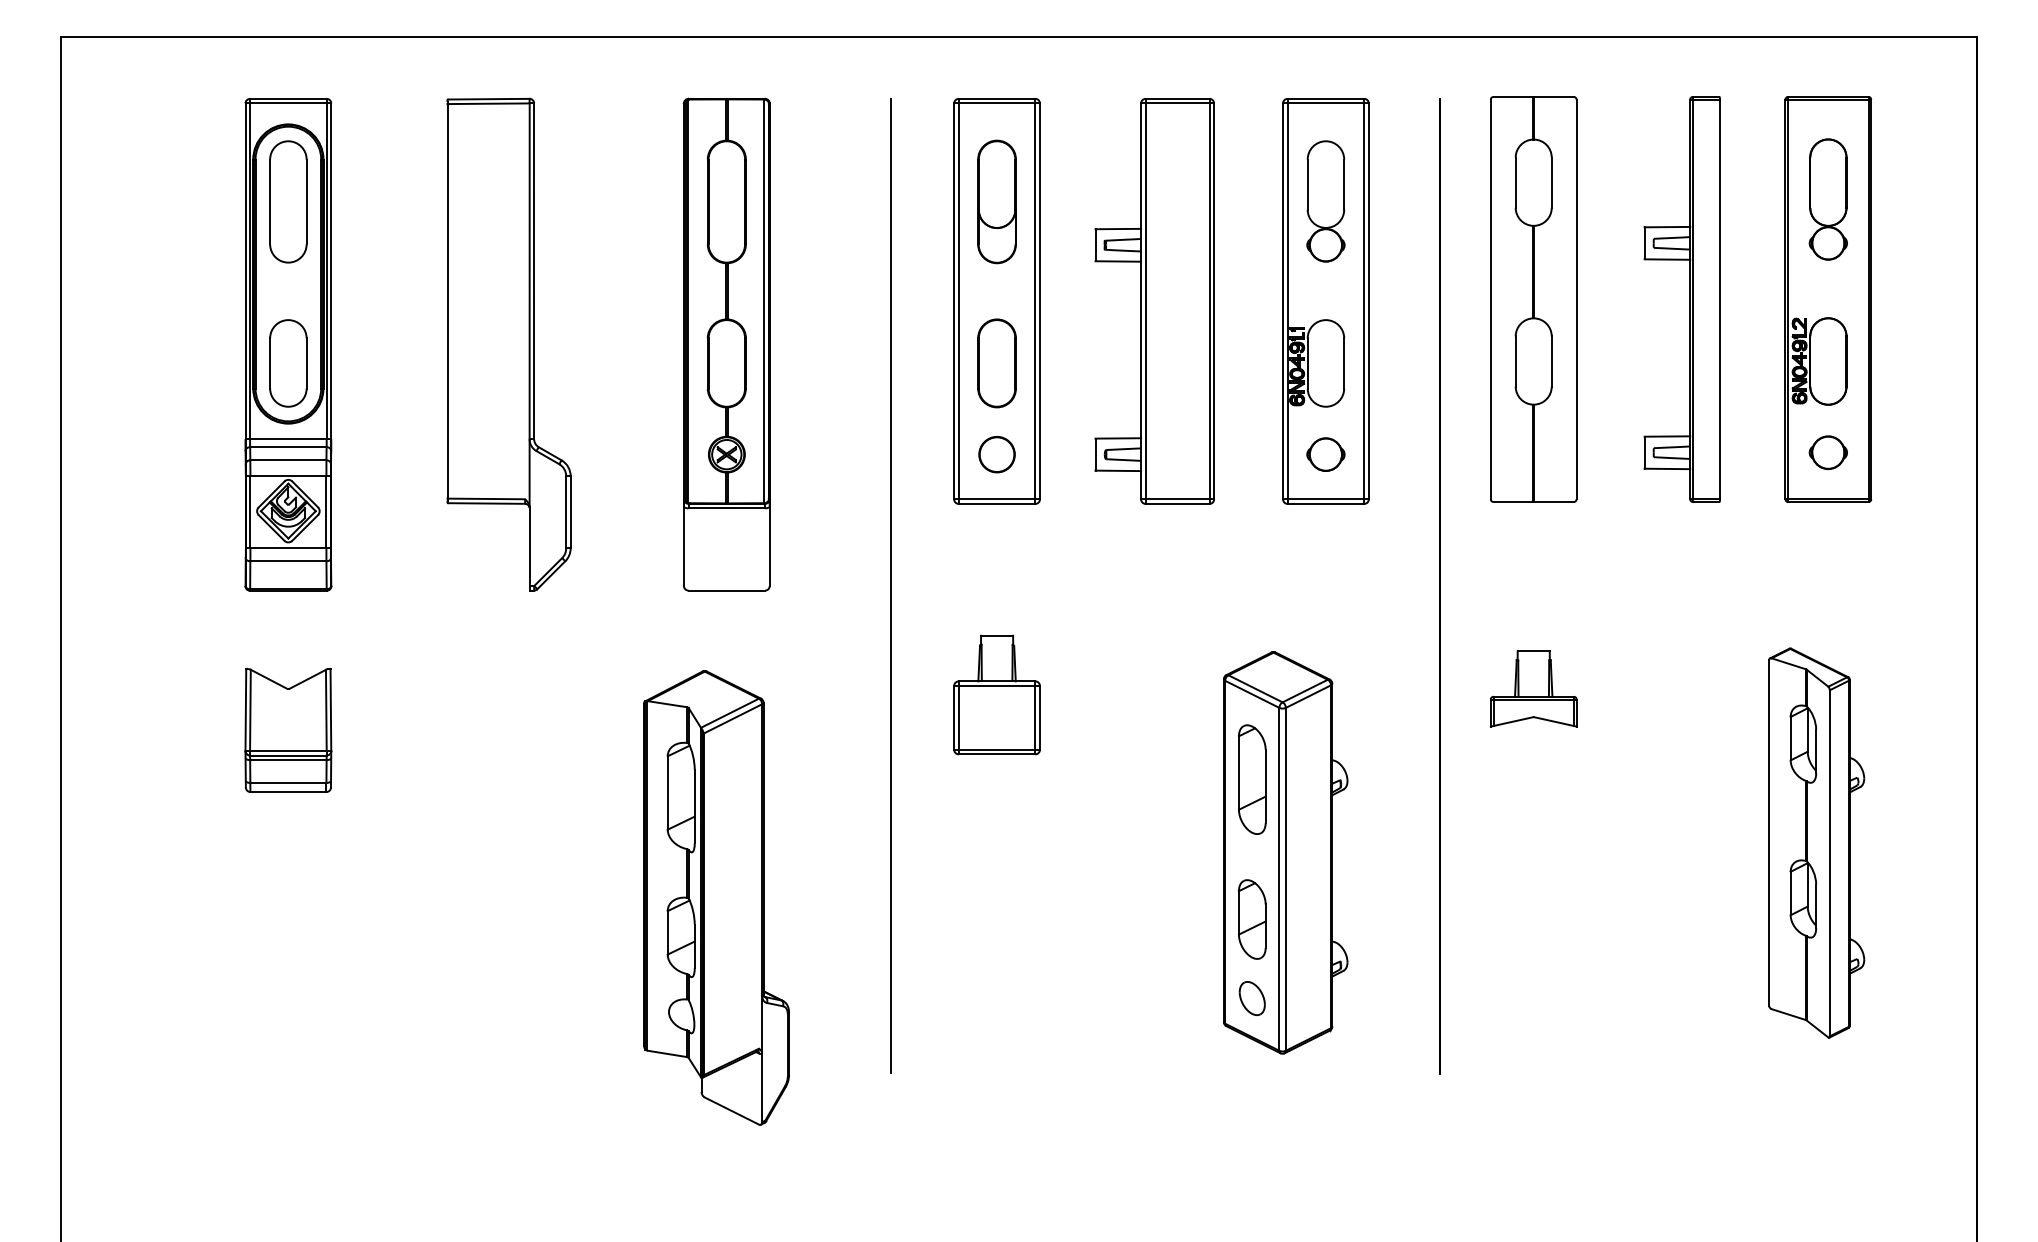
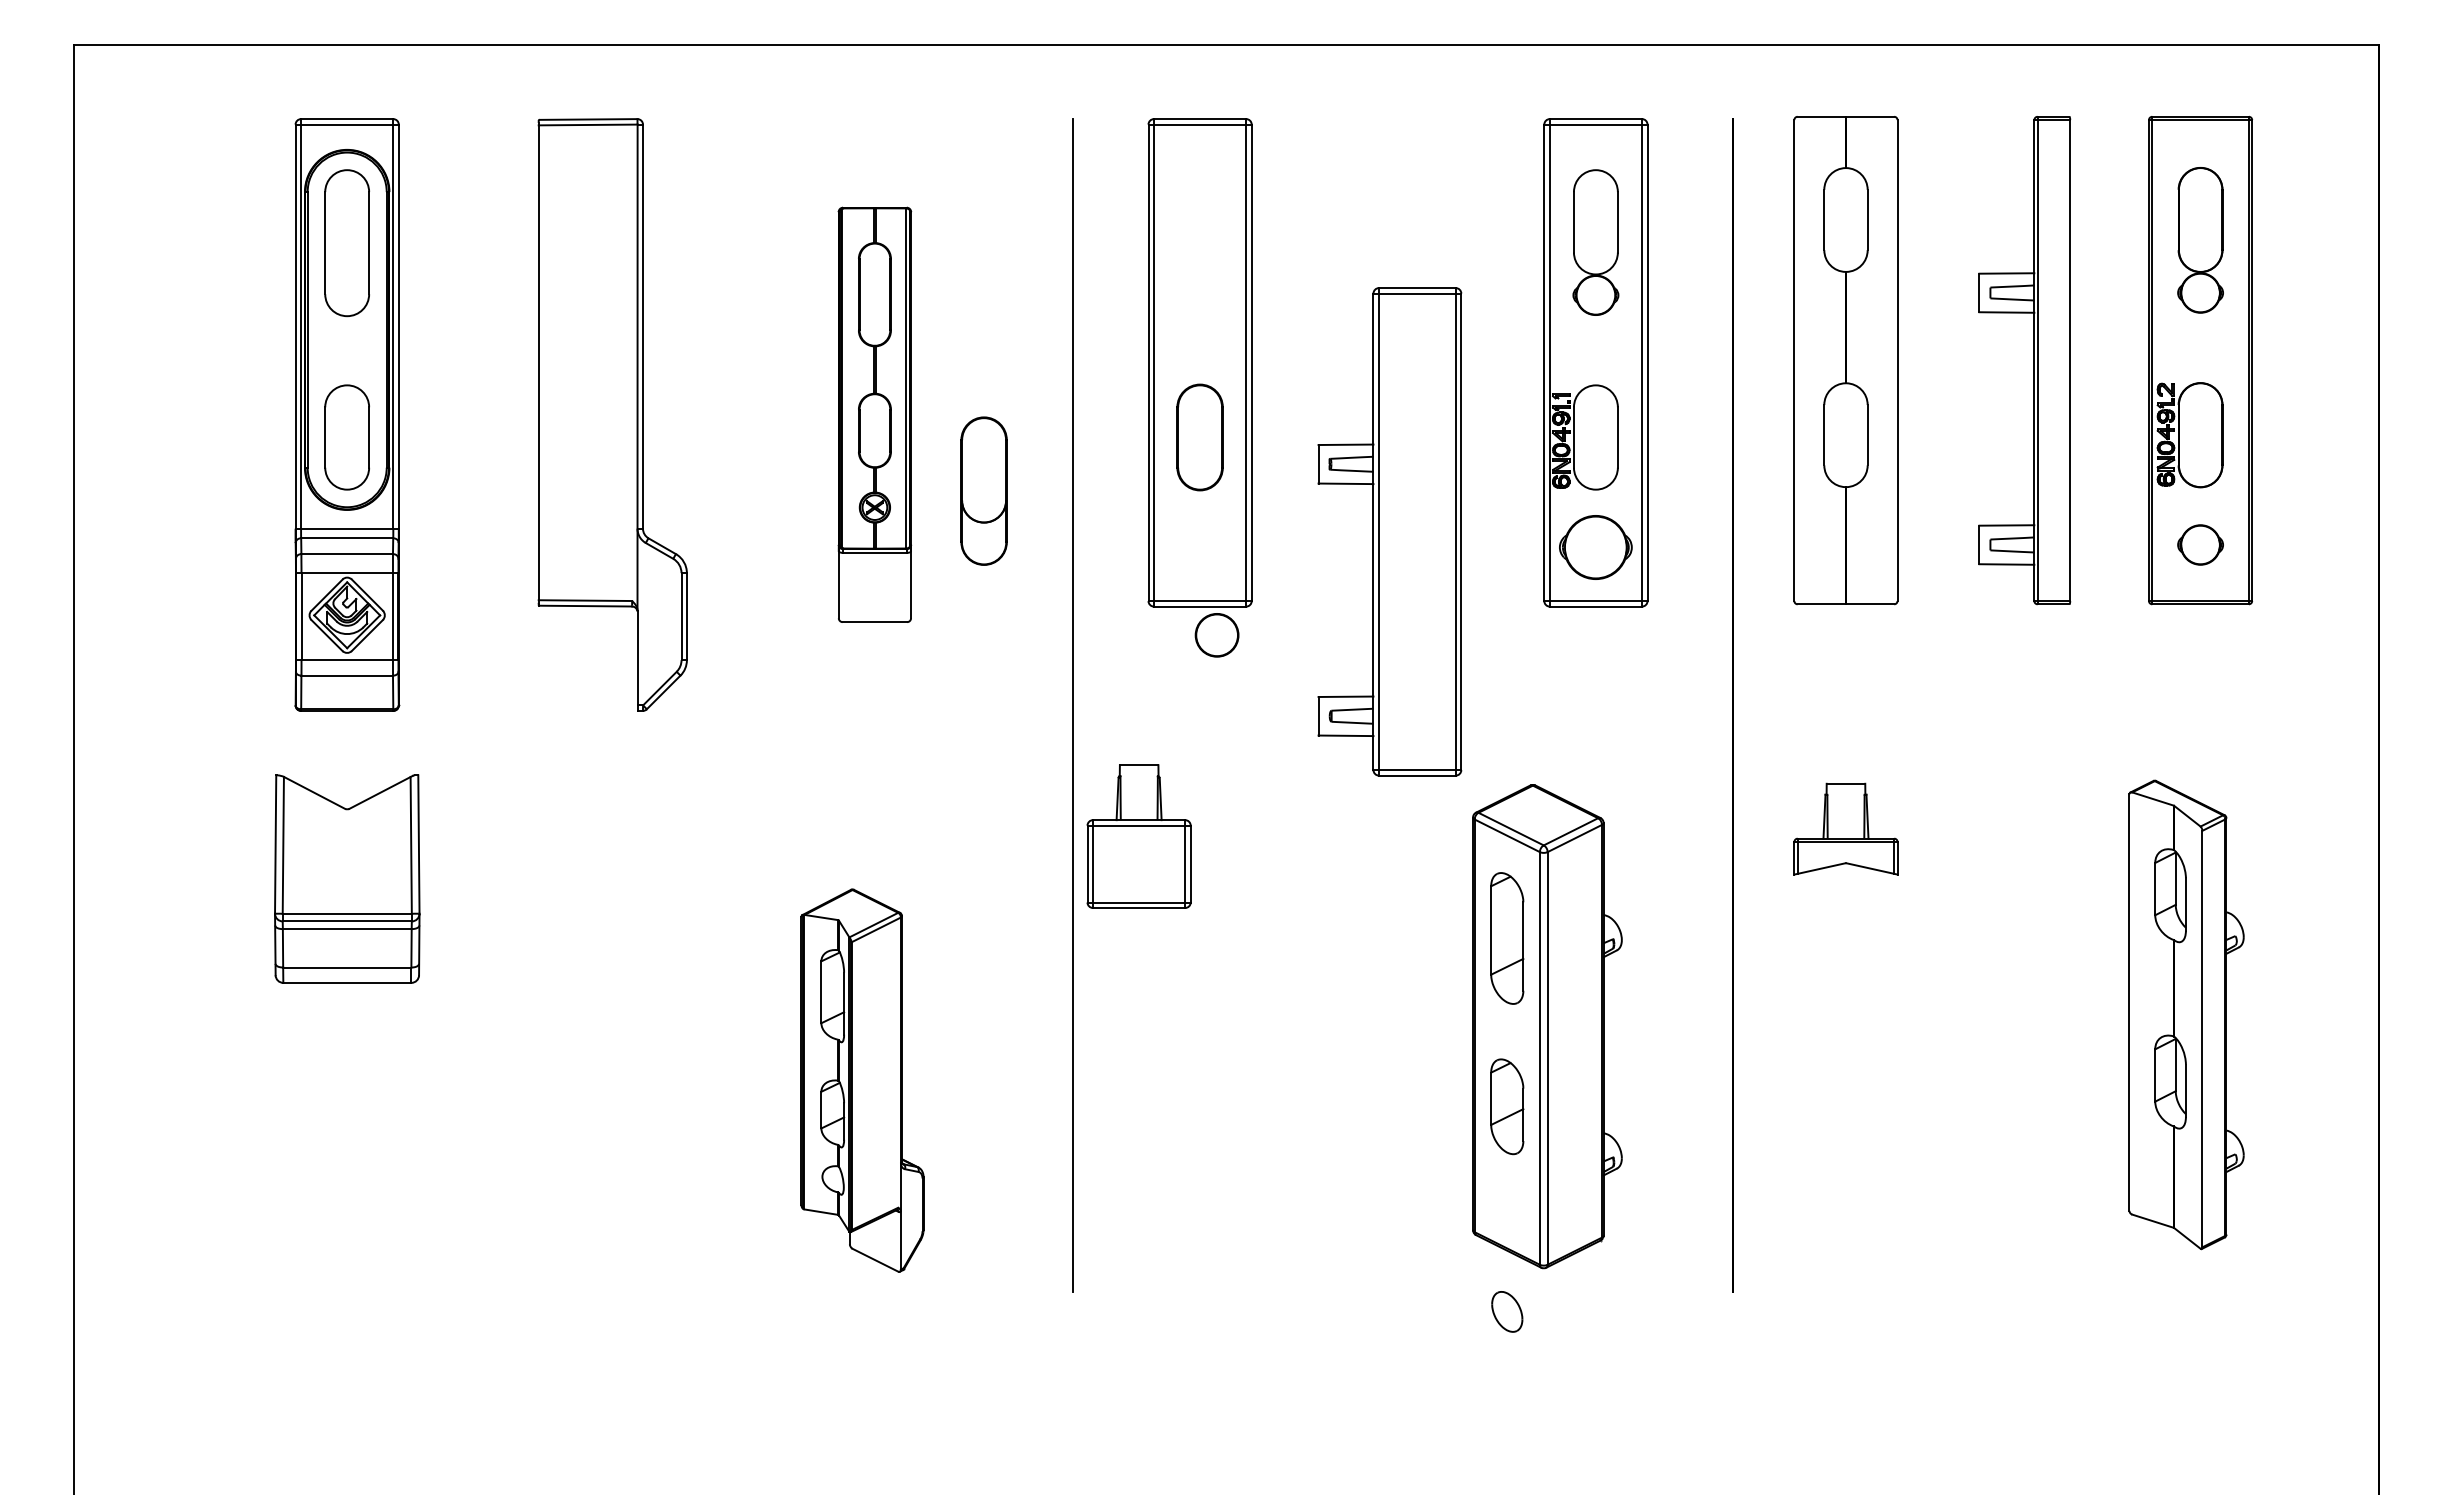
part: (996, 201) -> (983, 490), moved
part: (1154, 301) -> (1389, 531), moved
part: (726, 344) -> (874, 414), size x0.7
part: (1325, 453) -> (1595, 546), size x1.6
part: (996, 454) -> (1216, 635), moved
part: (996, 694) -> (1138, 836), moved
part: (287, 730) -> (346, 879), size x1.4
part: (716, 897) -> (862, 1080), size x0.7
part: (1252, 998) -> (1507, 1311), moved

